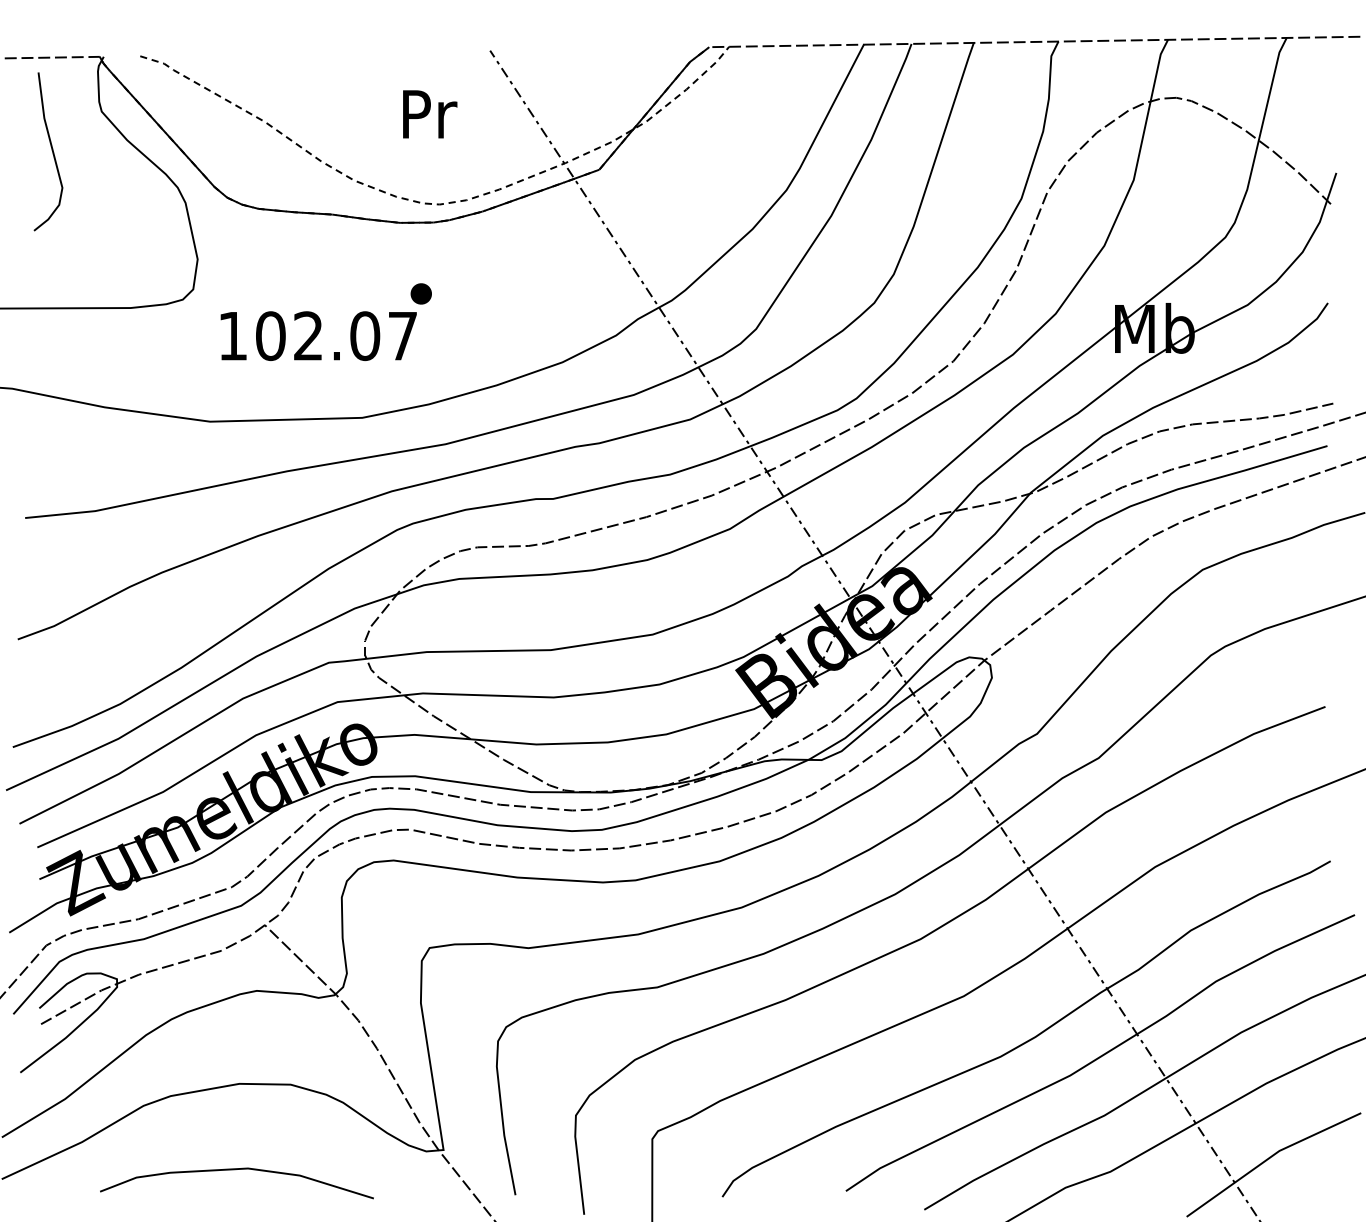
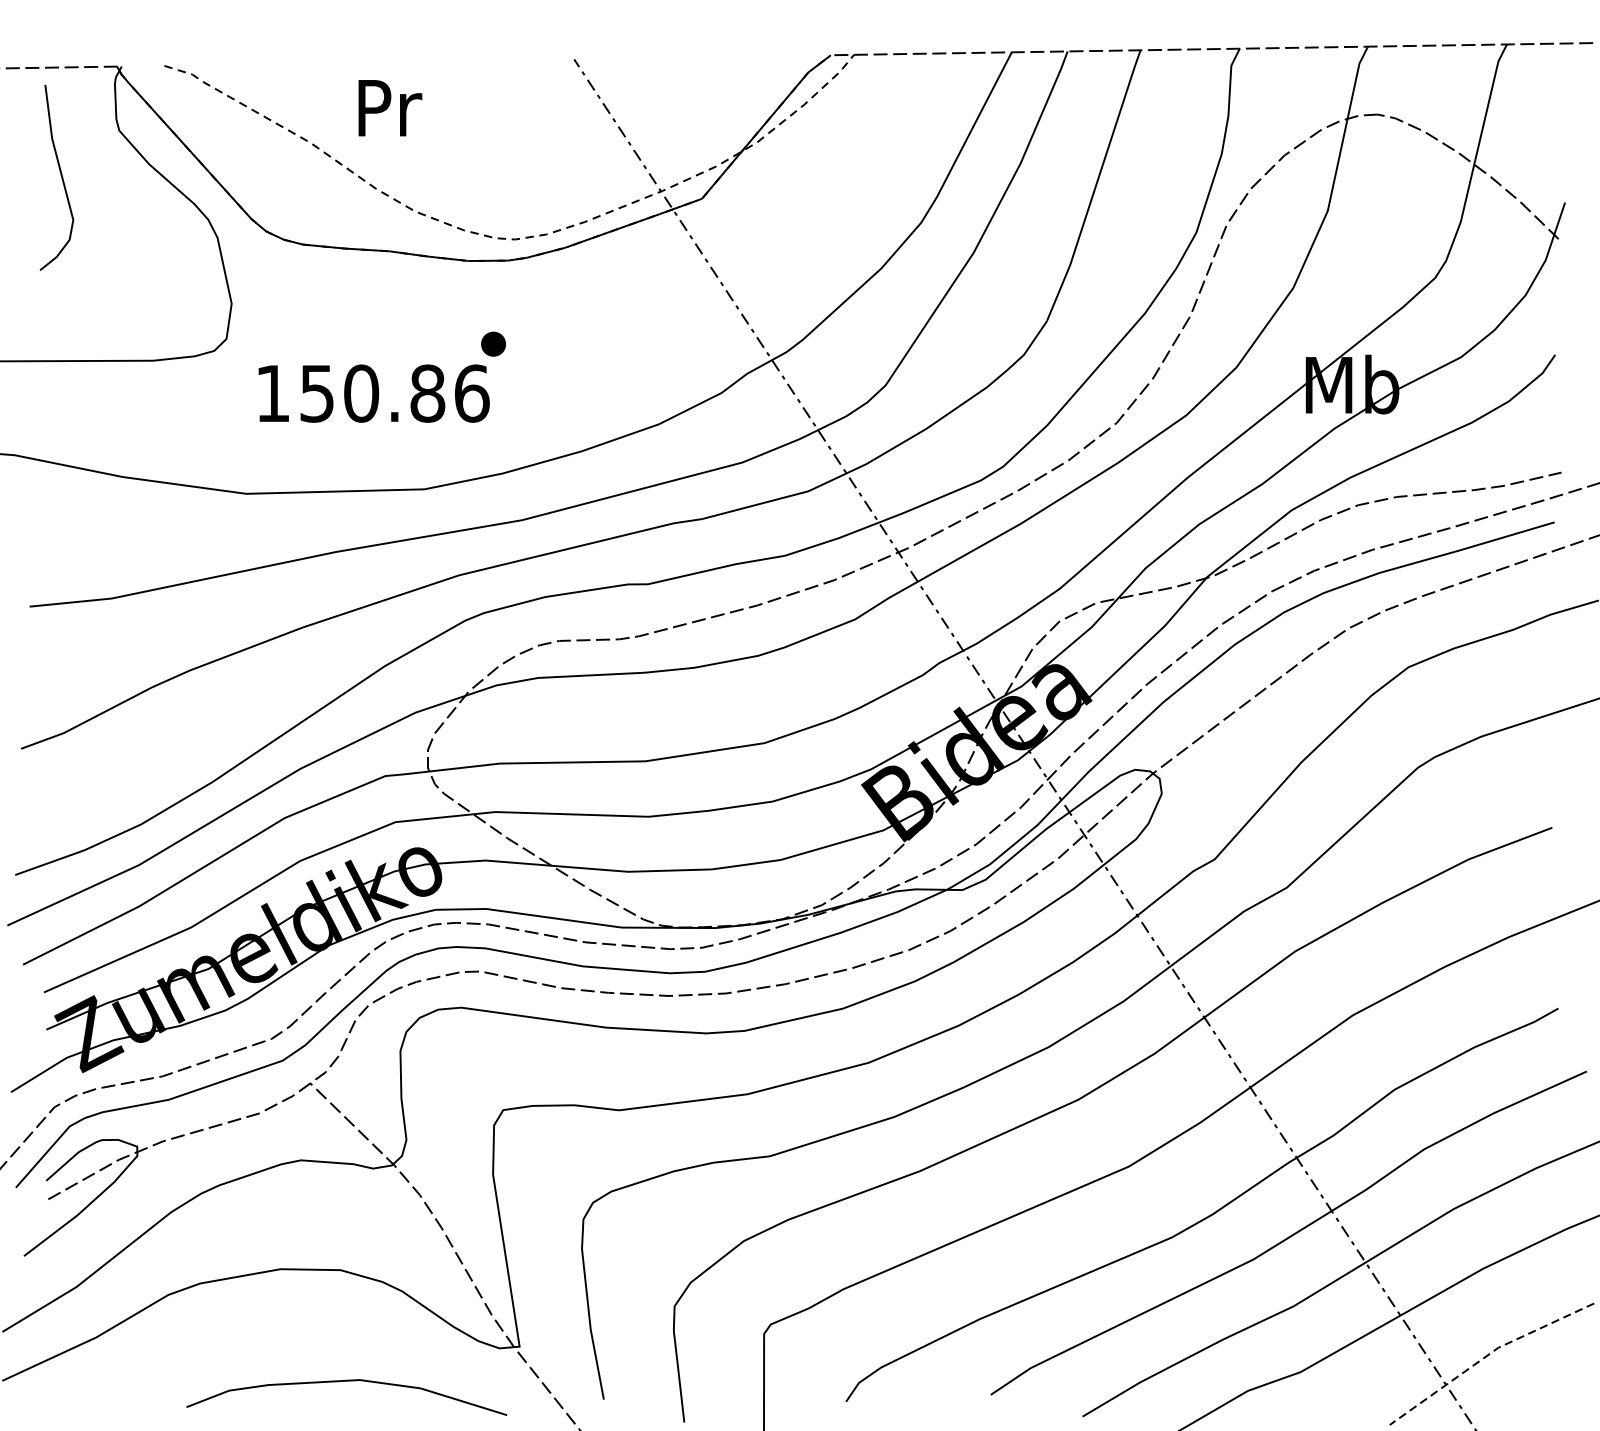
text: (430, 114) -> (390, 108), moved
text: (337, 336) -> (395, 394), 102.07 -> 150.86
line: (1270, 1157) -> (1487, 1355), solid -> dashed
curve: (235, 1170) -> (345, 1382), moved

